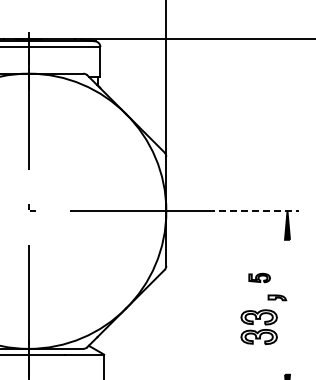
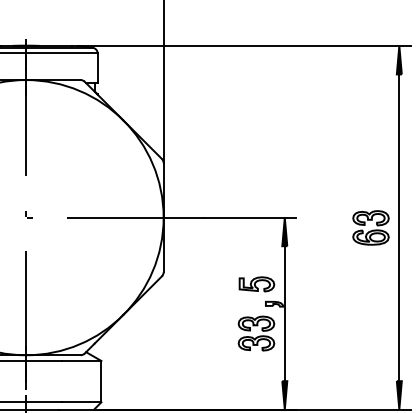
line: (253, 211) -> (250, 217), dashed -> solid
part: (259, 278) -> (256, 284), size x1.67
line: (287, 307) -> (284, 313), added

